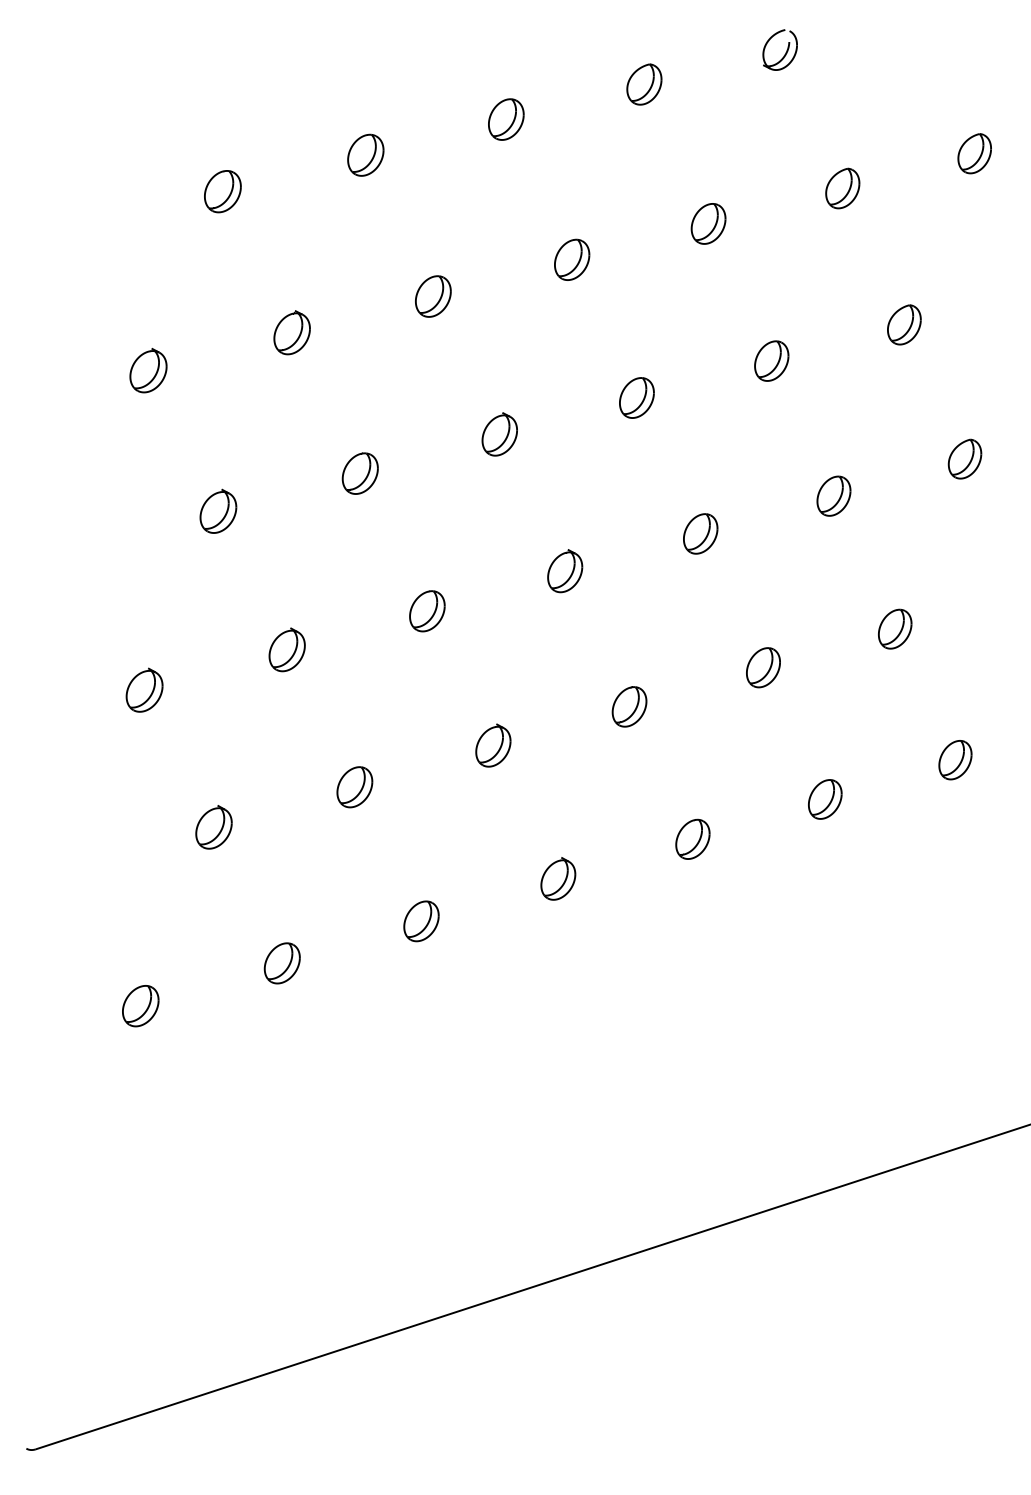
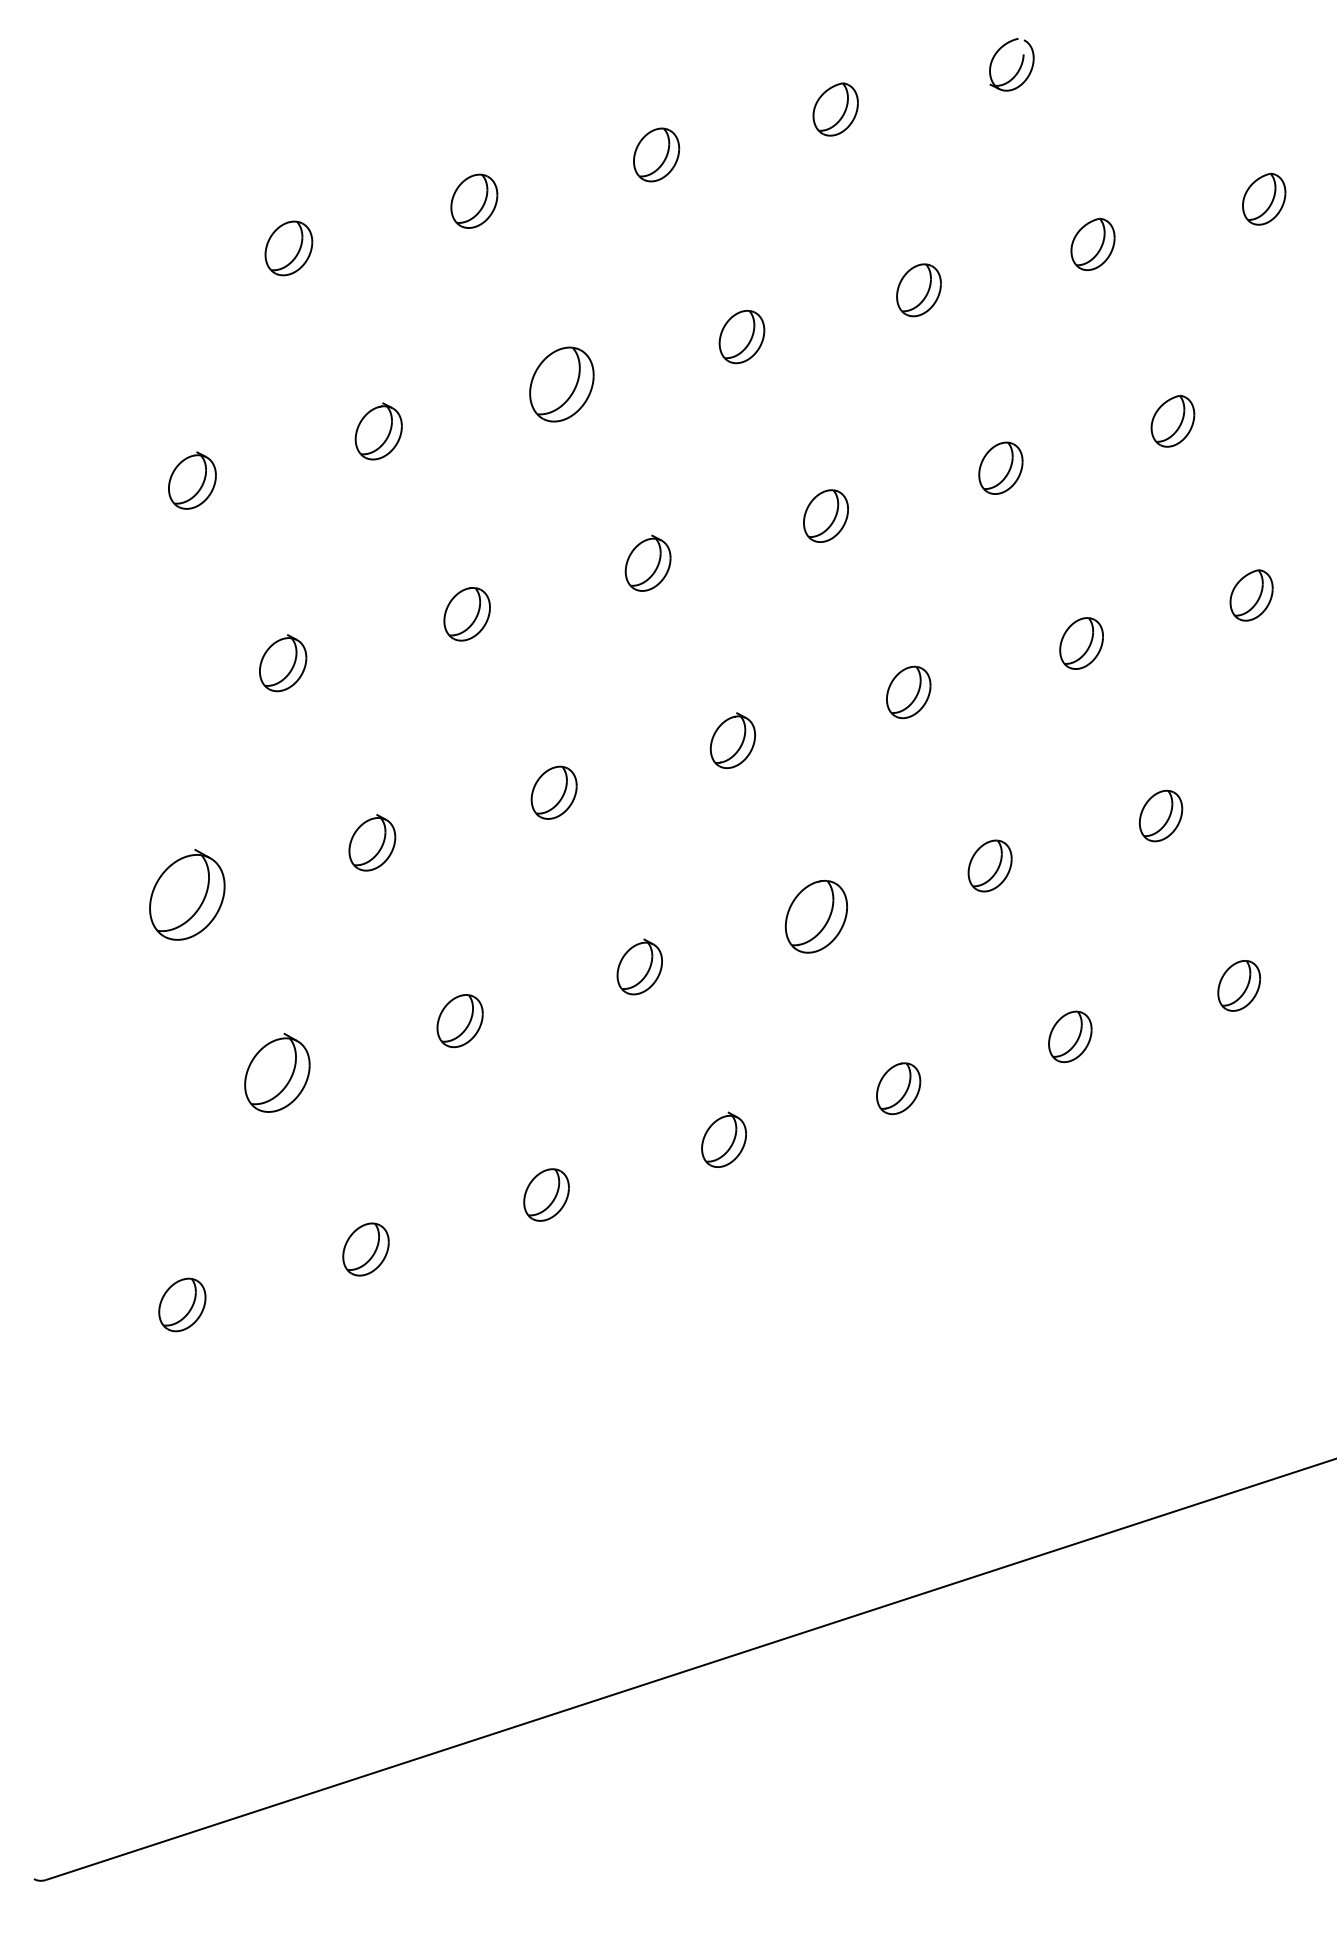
part: (433, 296) -> (561, 384), size x1.4
part: (144, 690) -> (187, 895), size x1.6
part: (629, 706) -> (816, 916), size x1.4
part: (214, 826) -> (277, 1072), size x1.4

